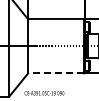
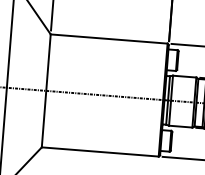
line: (56, 73) -> (101, 152), dashed -> solid

